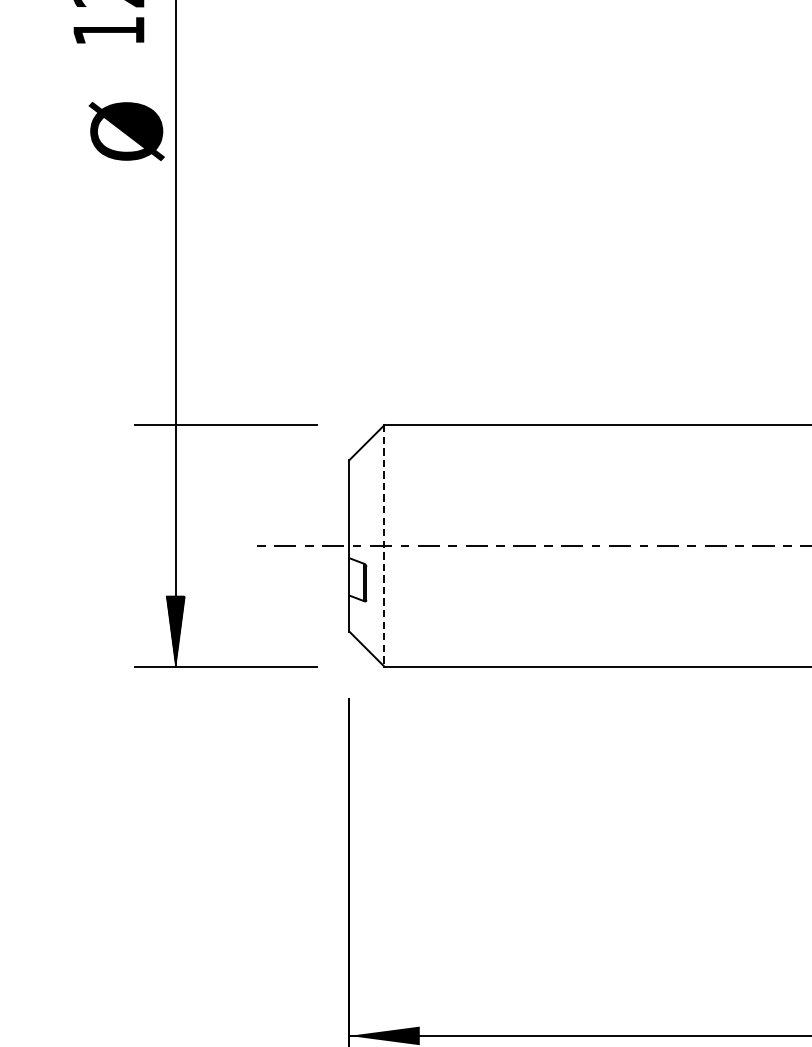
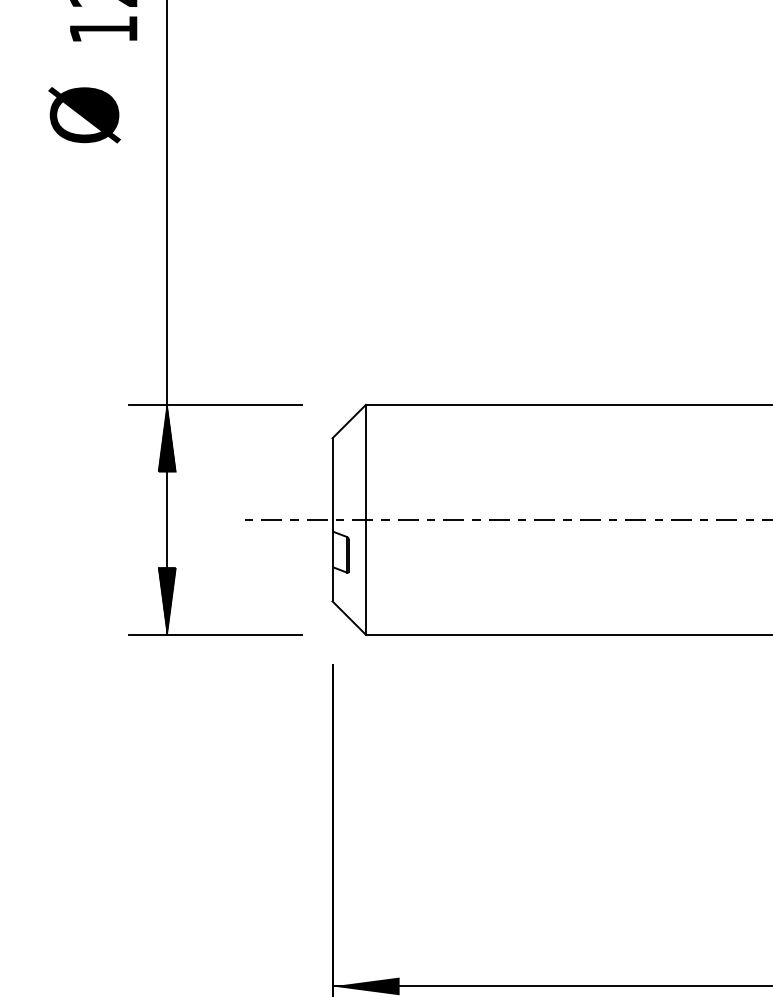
text: (126, 131) -> (84, 115), moved
hatch: (176, 460) -> (167, 438), added
line: (383, 545) -> (365, 519), dashed -> solid

